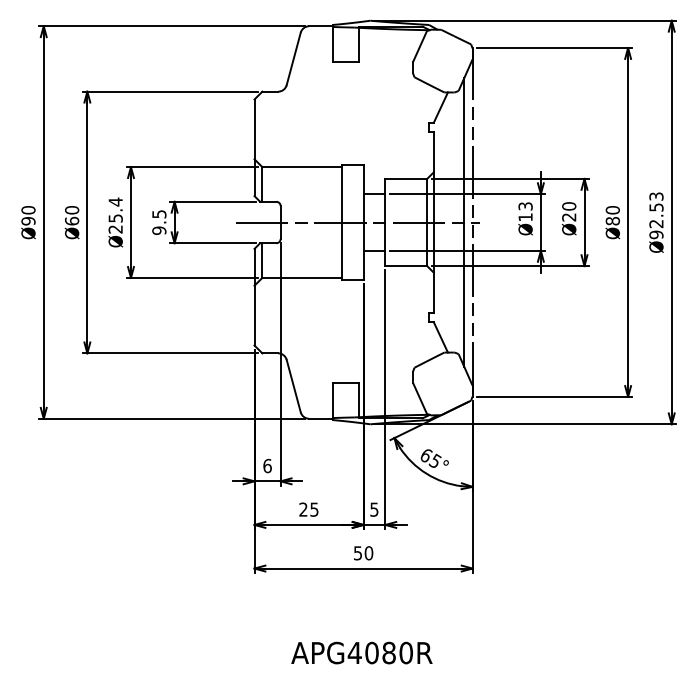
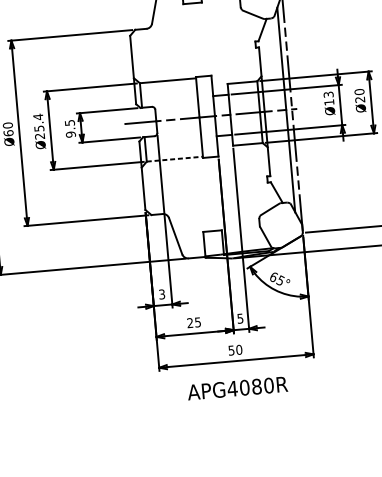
line: (302, 277) -> (175, 158), solid -> dashed
text: (267, 465) -> (162, 294), 6 -> 3
text: (361, 652) -> (237, 388), moved

